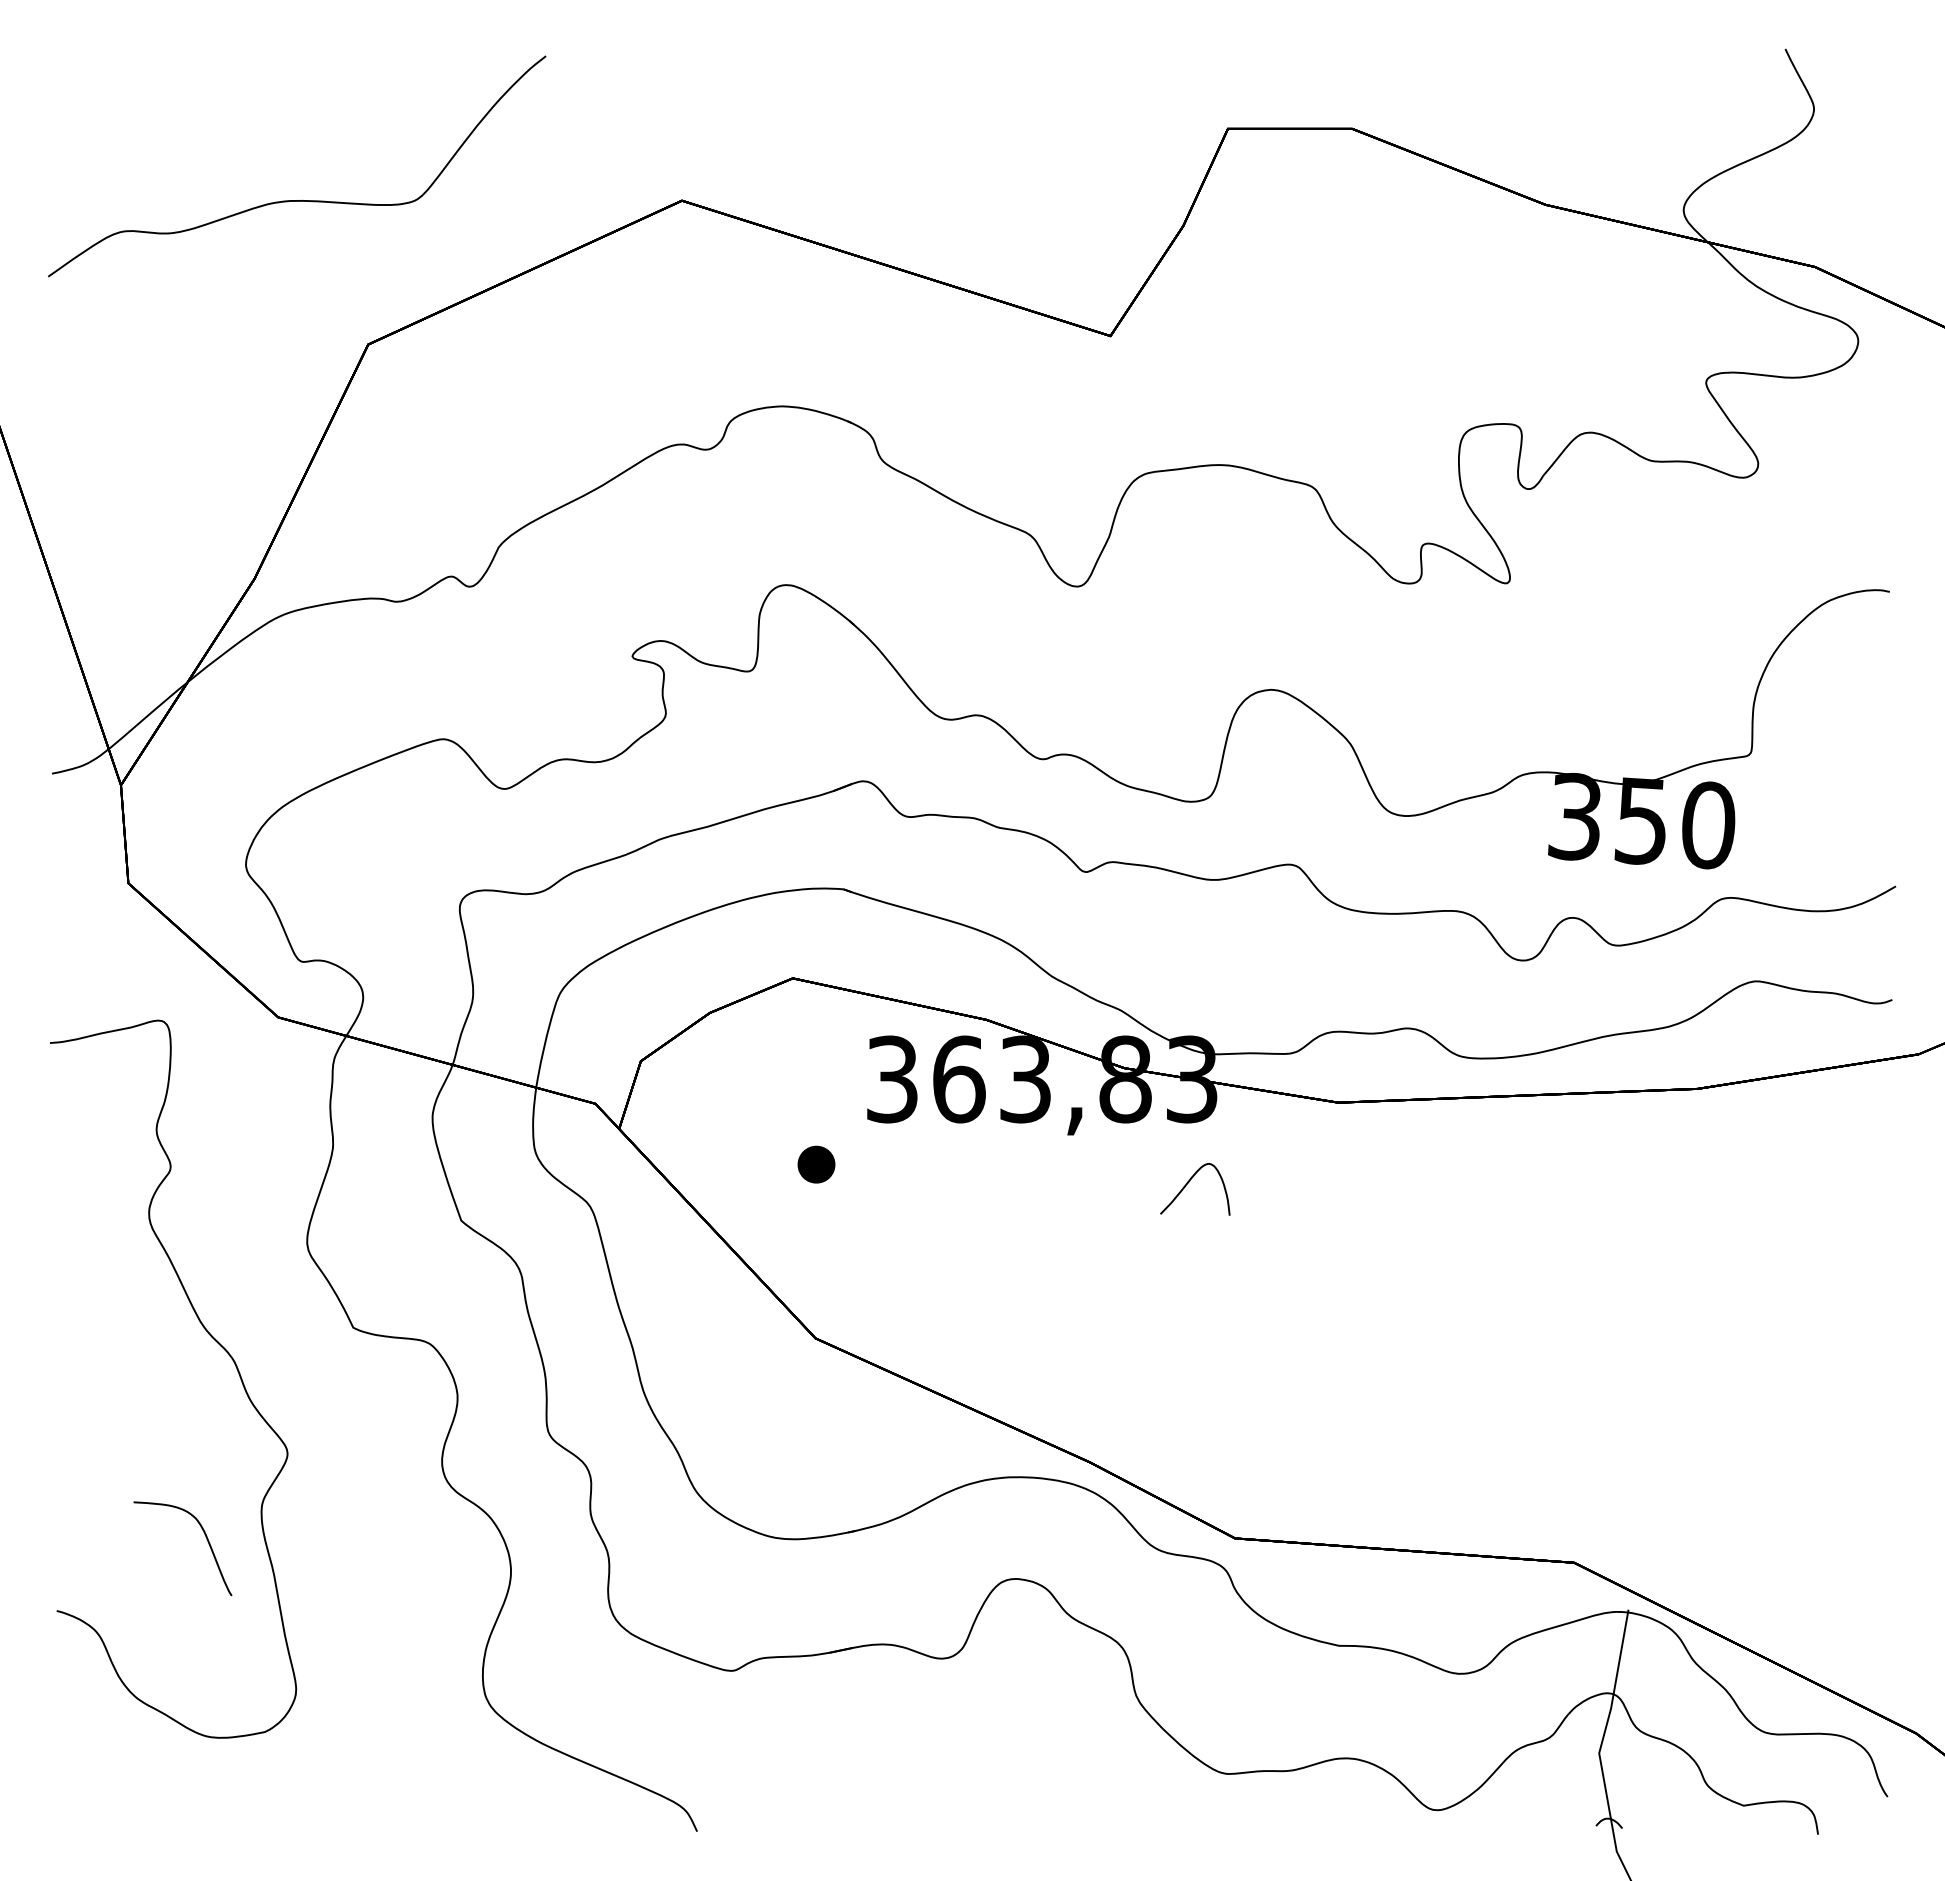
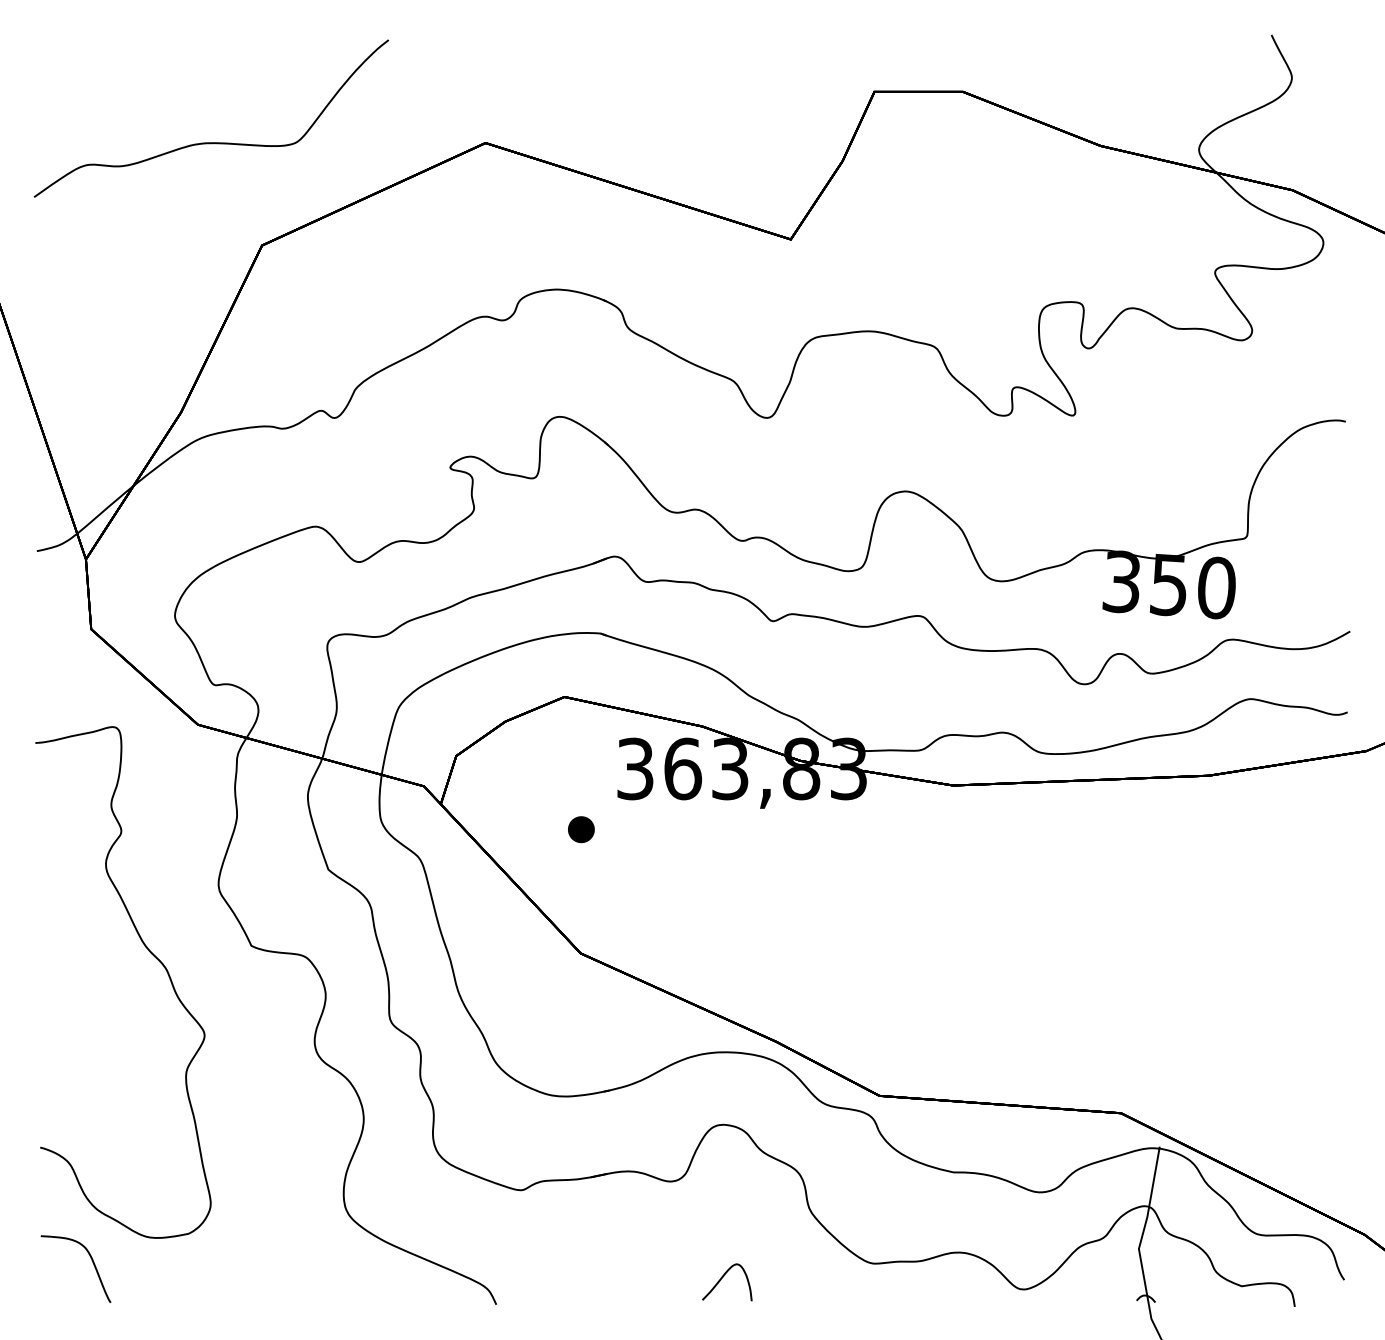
curve: (1189, 1182) -> (723, 1277), moved
curve: (205, 1537) -> (92, 1261), moved

